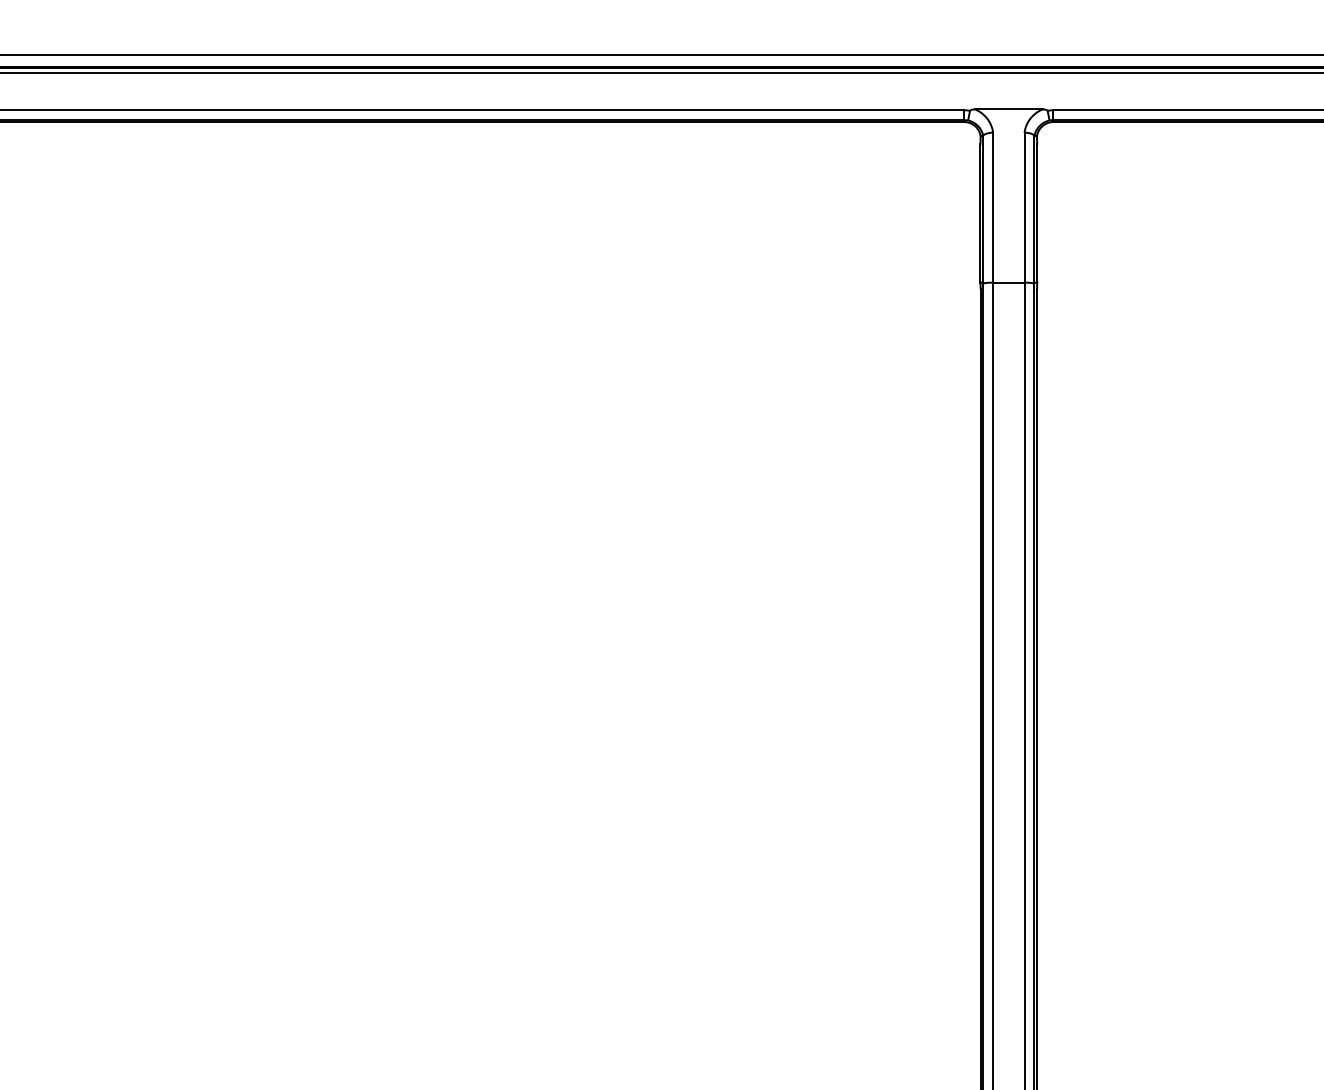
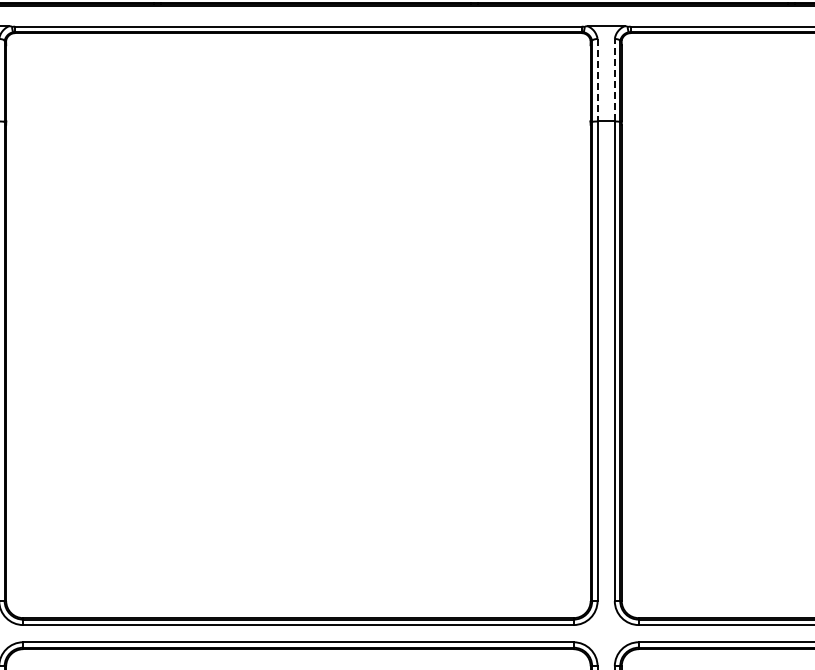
line: (1023, 206) -> (614, 79), solid -> dashed
line: (993, 208) -> (597, 80), solid -> dashed

